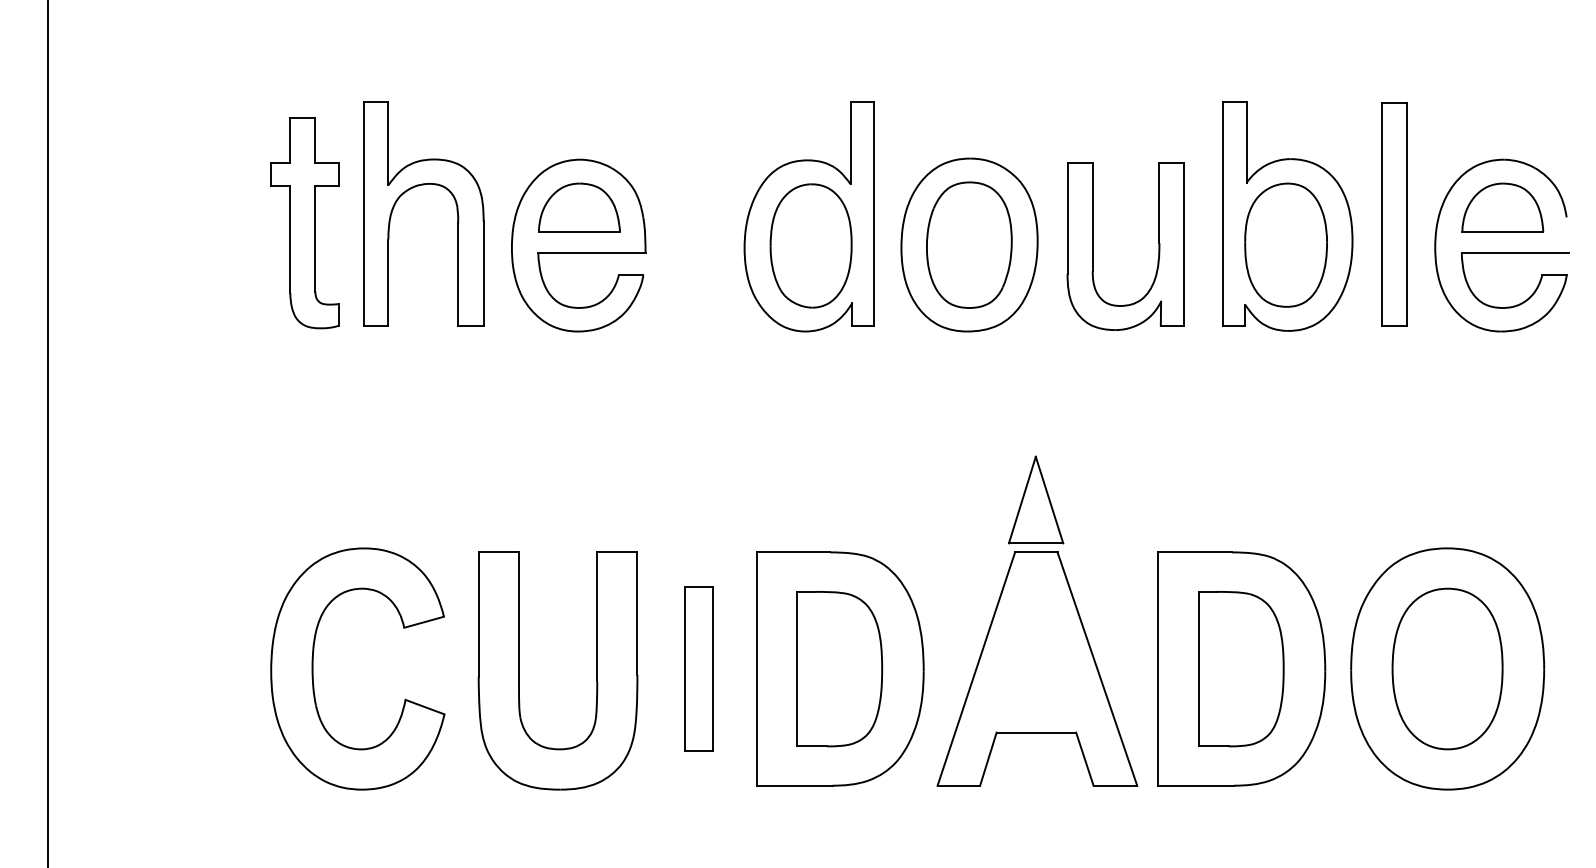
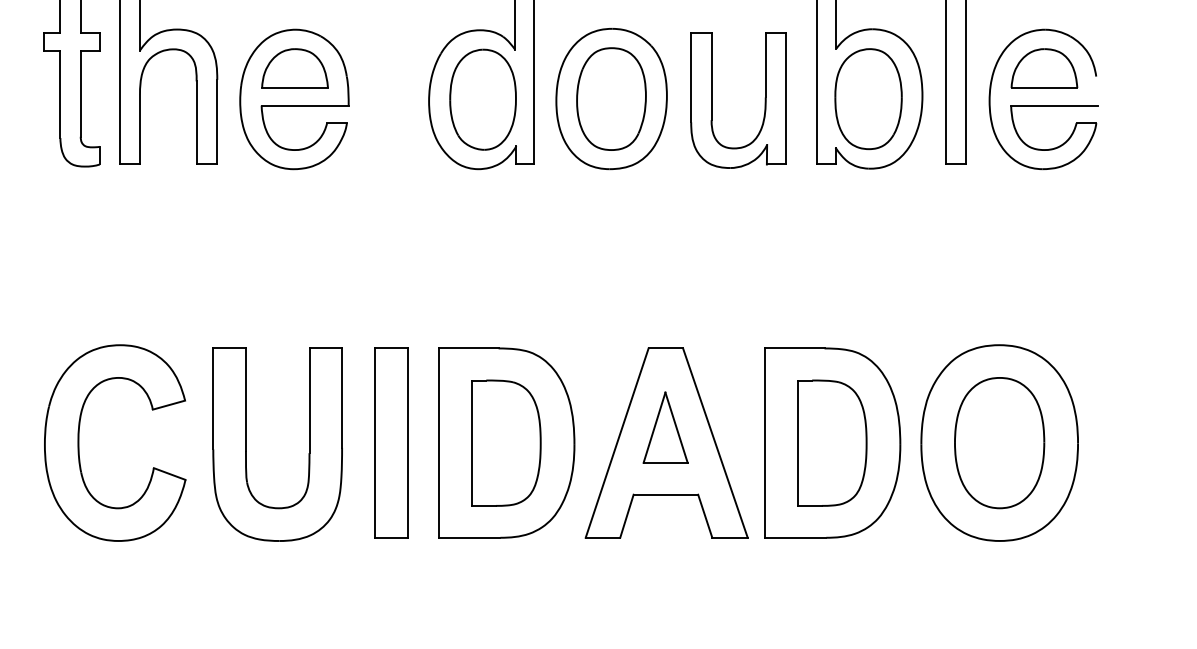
part: (1036, 499) -> (665, 427), moved
part: (698, 668) -> (391, 442), size x1.43

